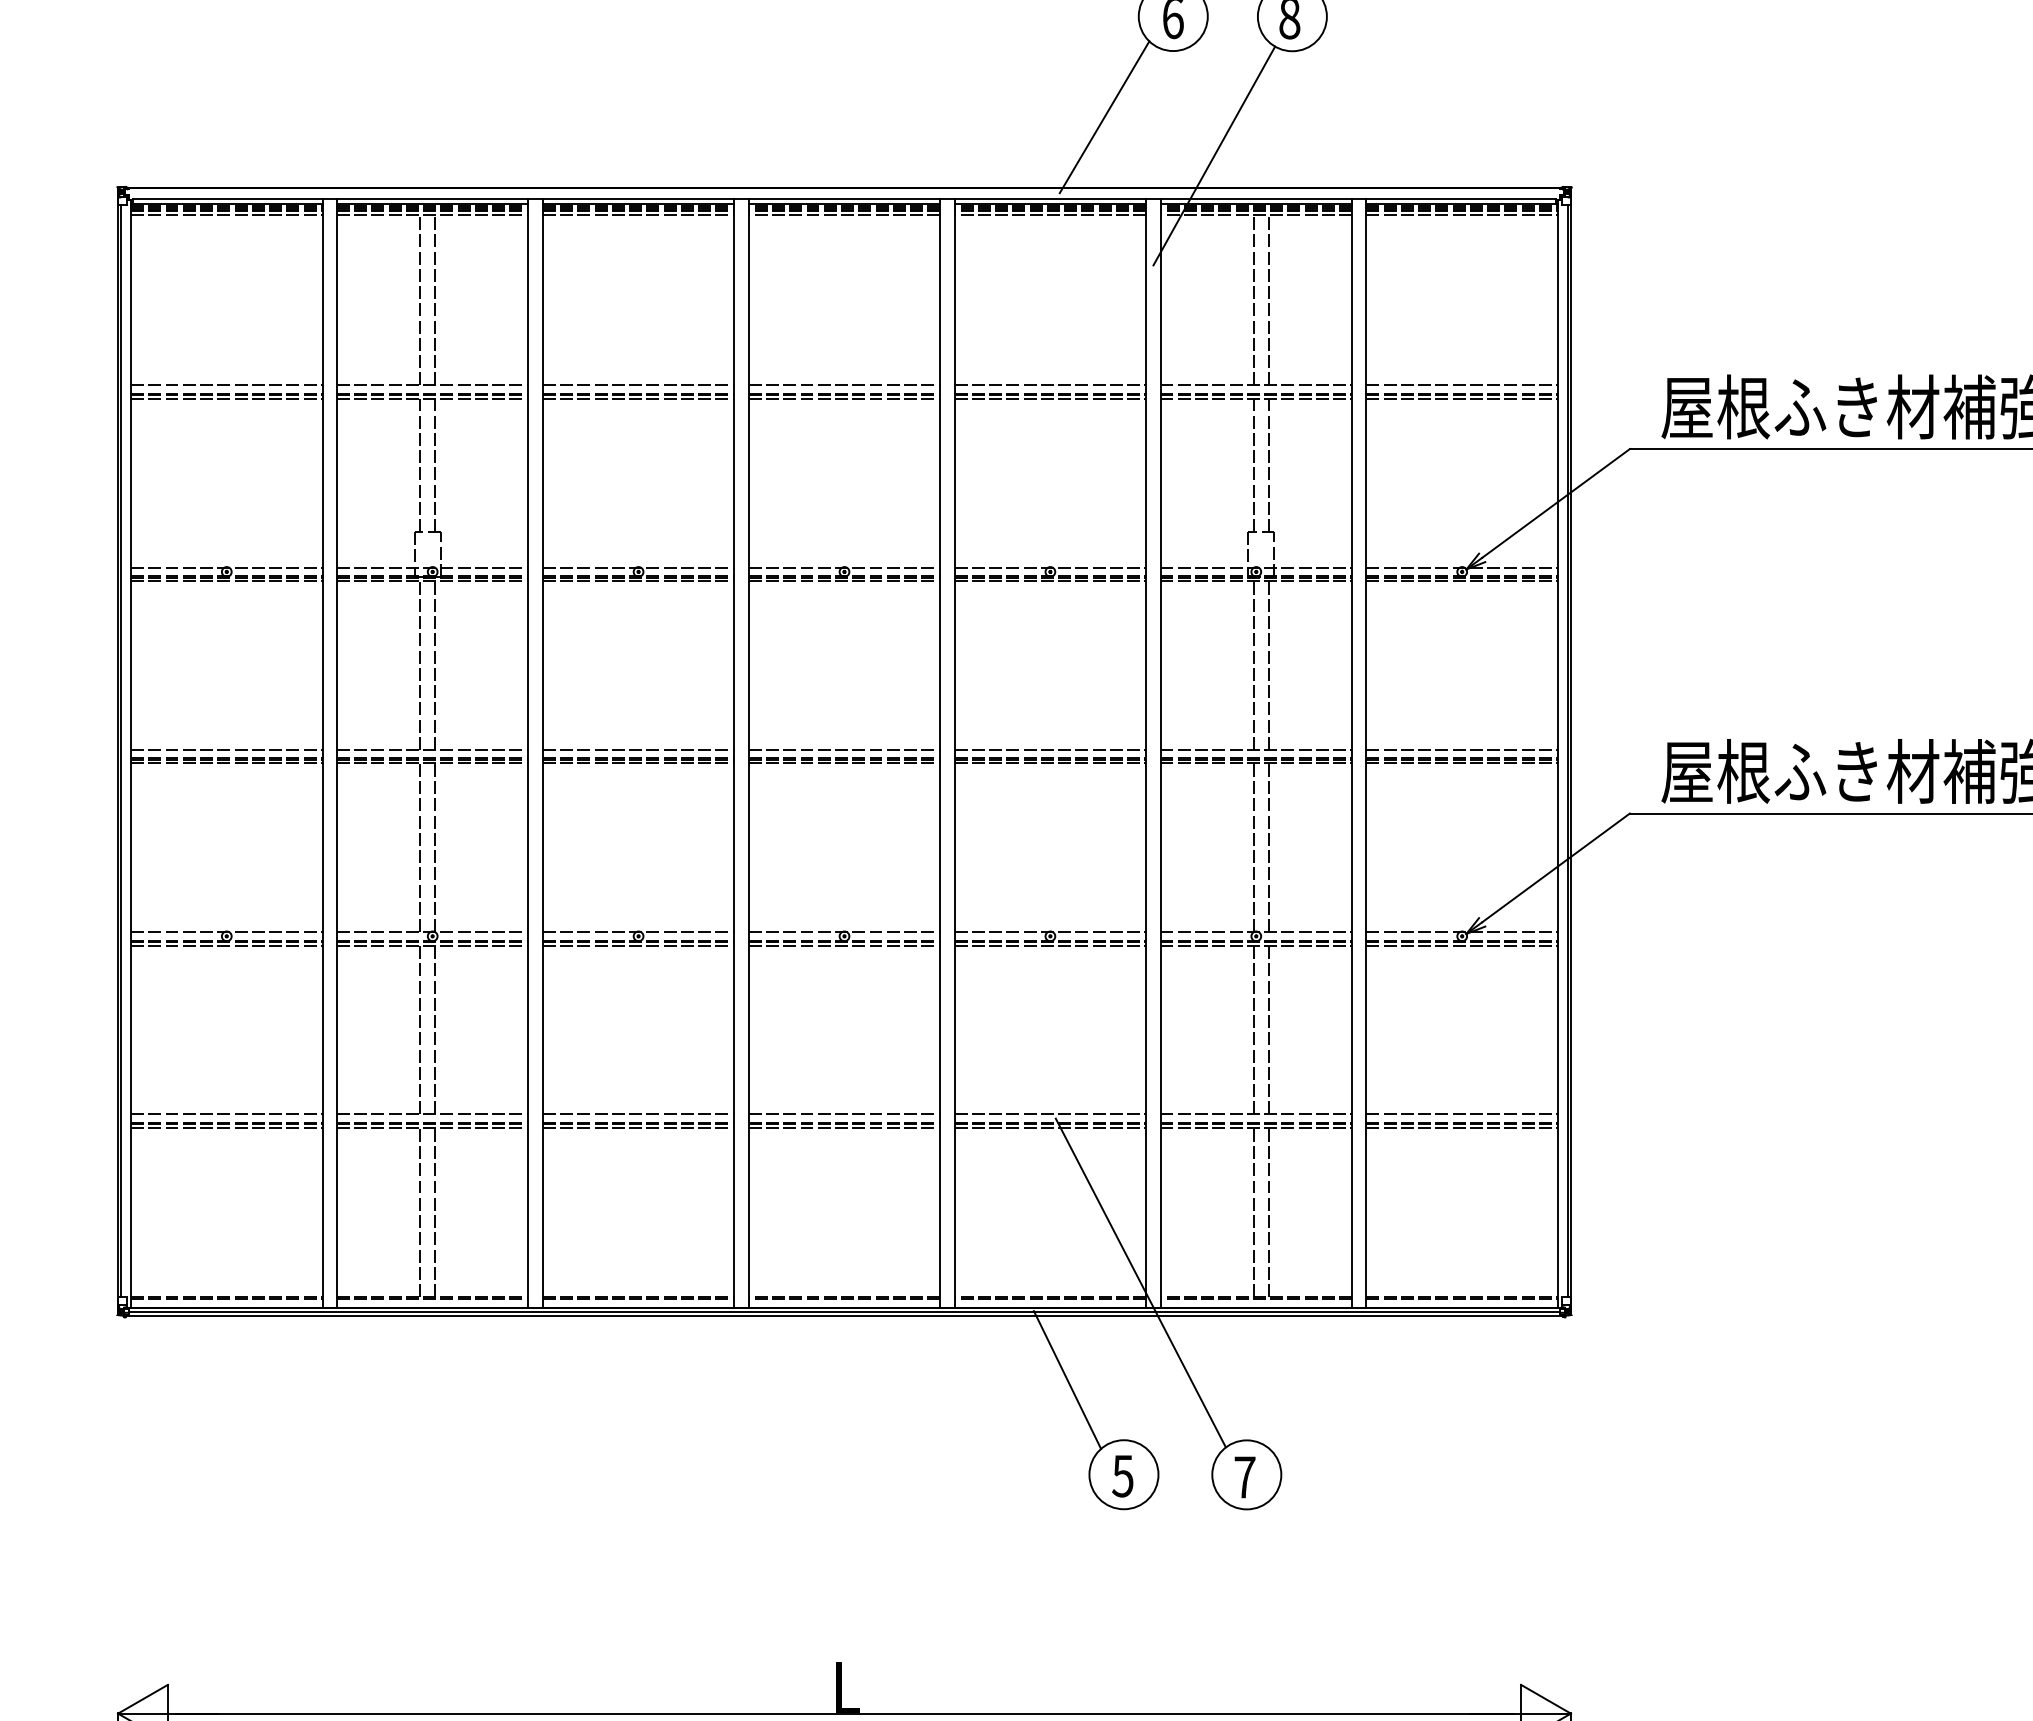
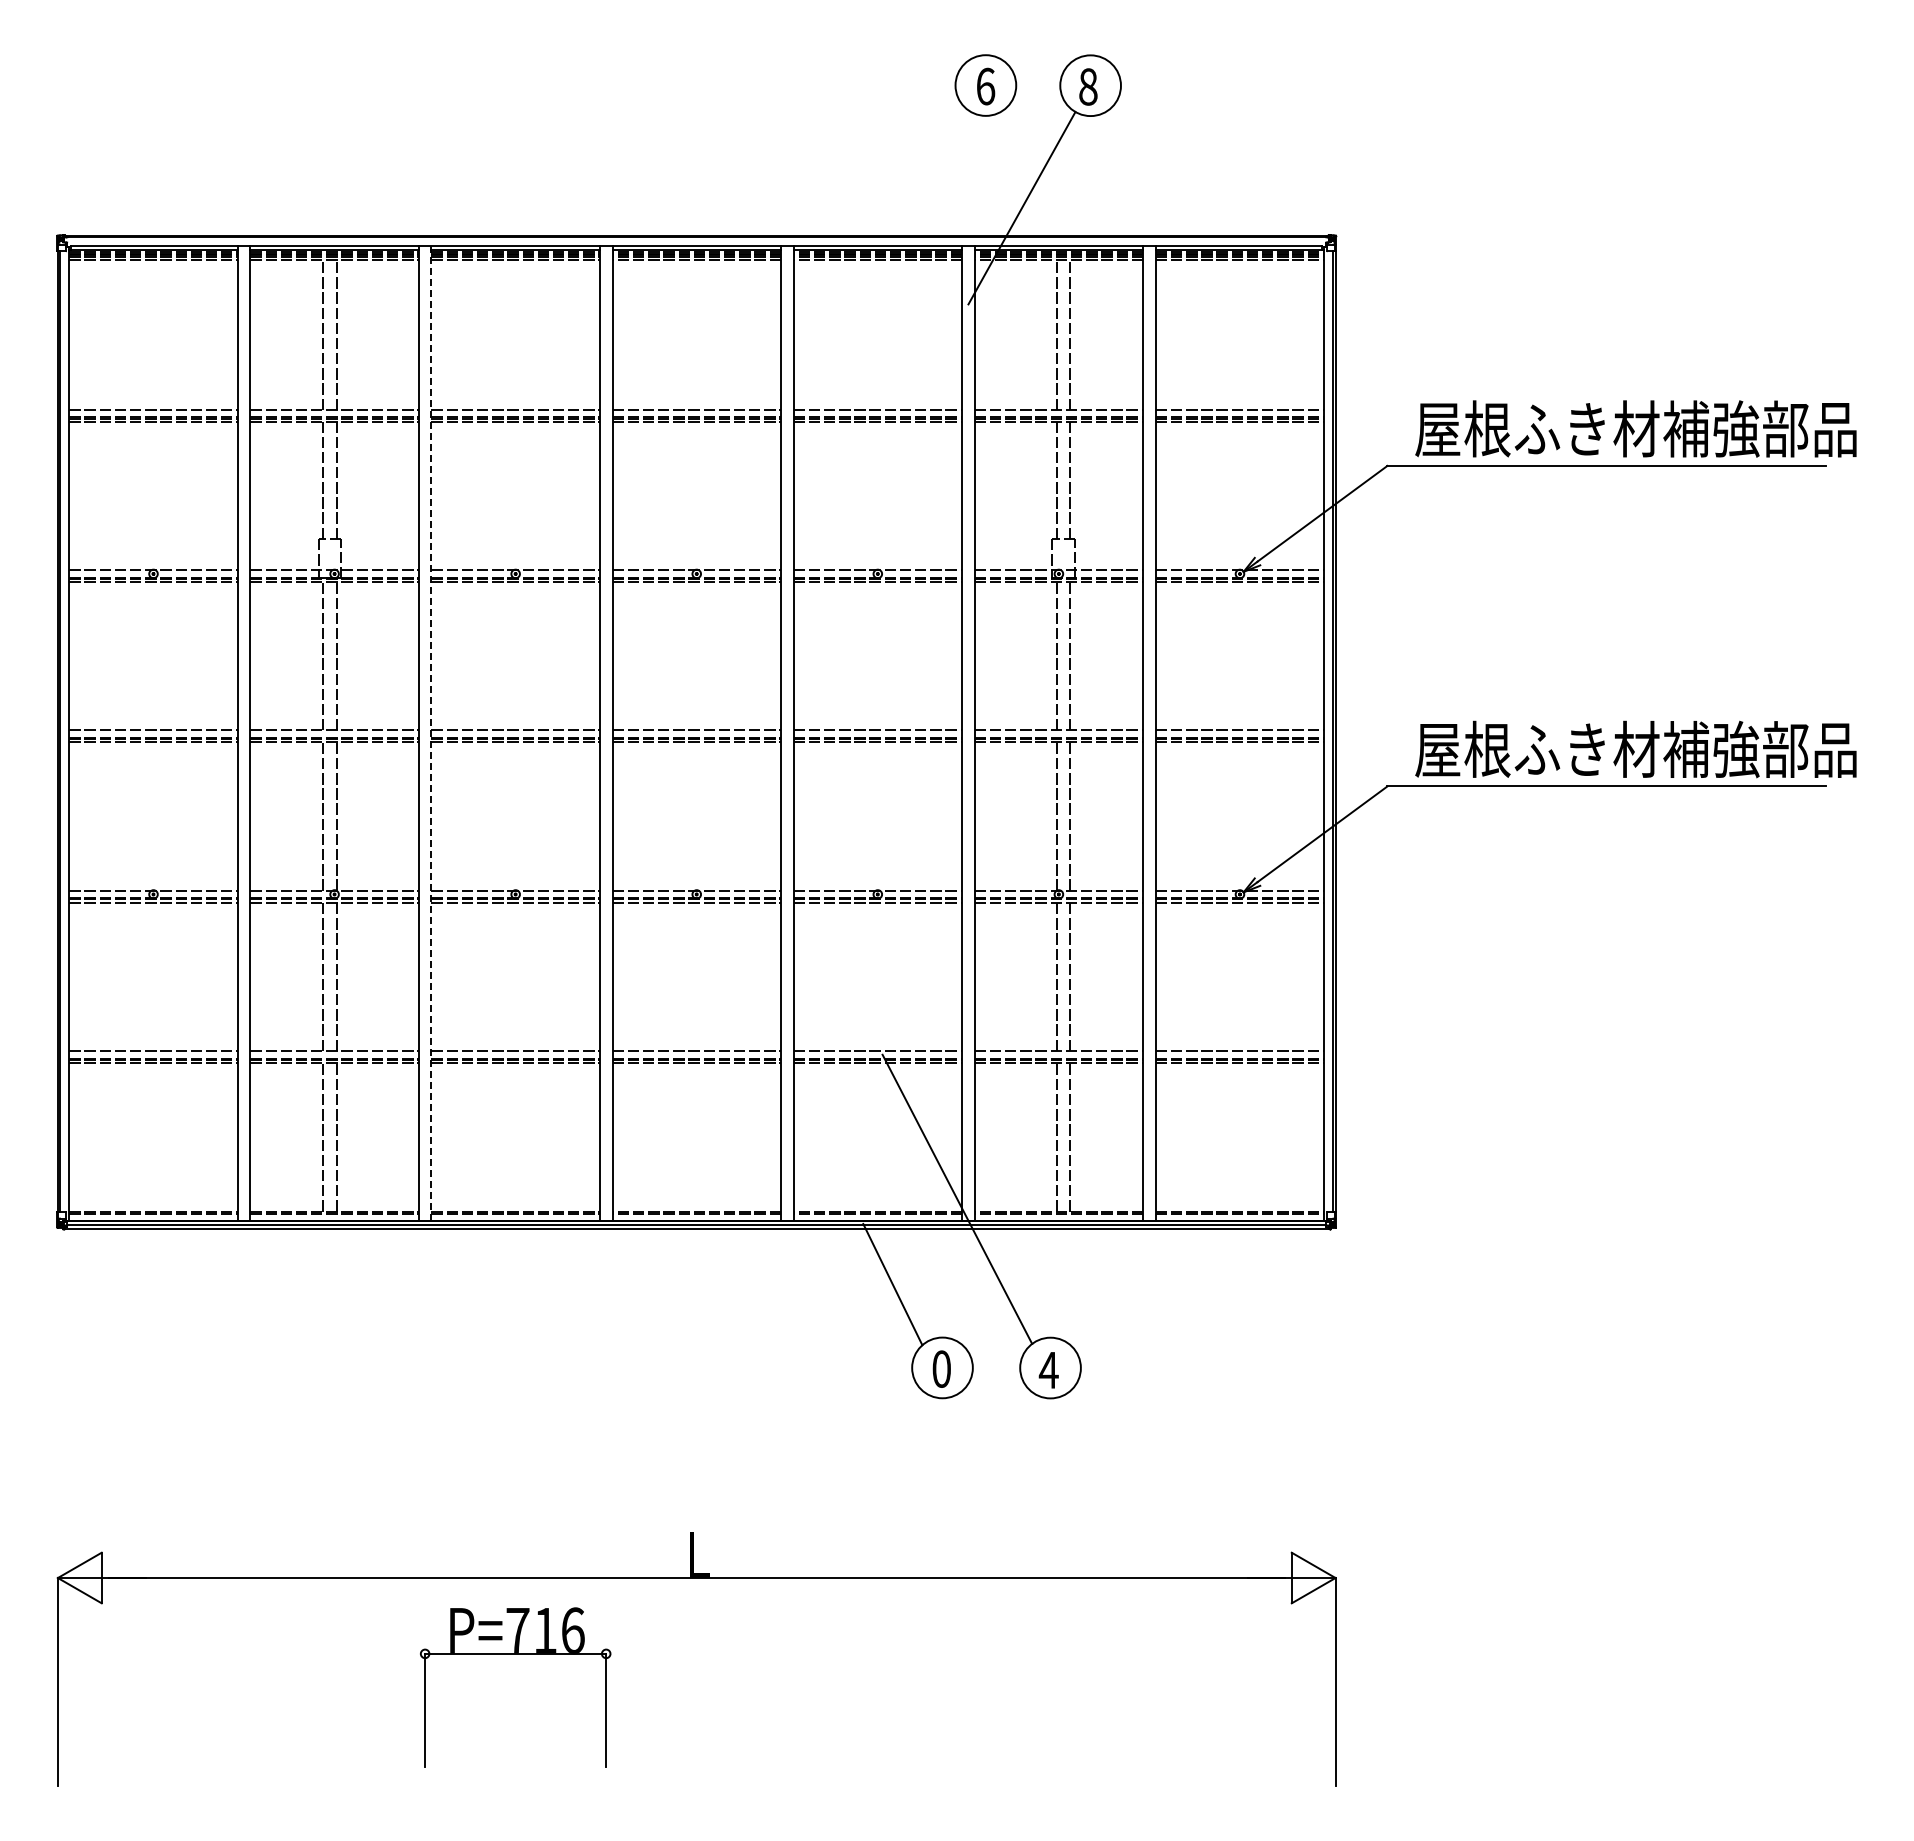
line: (1104, 116) -> (925, 173), removed
line: (542, 754) -> (431, 734), solid -> dashed
text: (1122, 1475) -> (941, 1368), 5 -> 0
text: (1244, 1477) -> (1048, 1370), 7 -> 4

